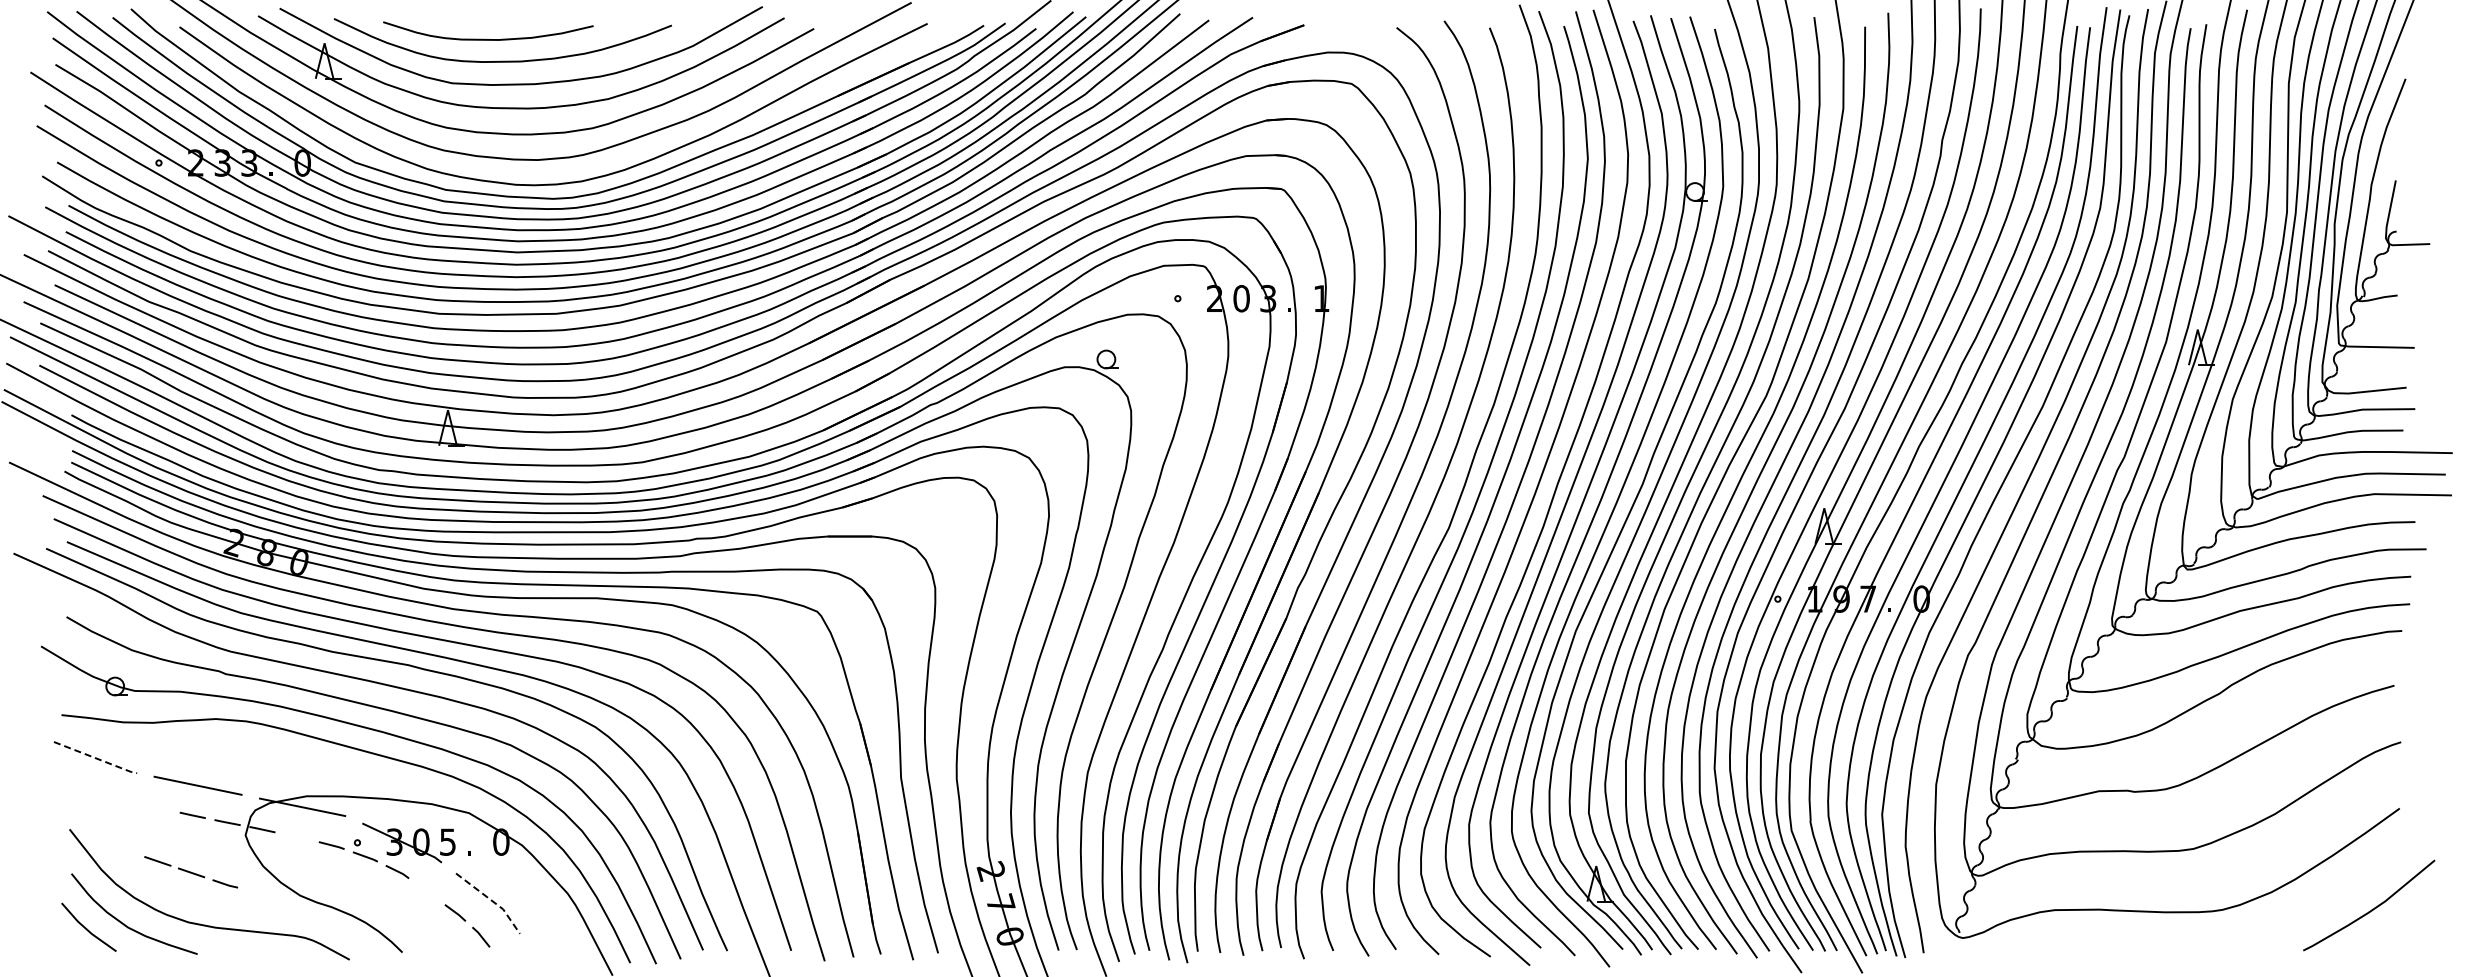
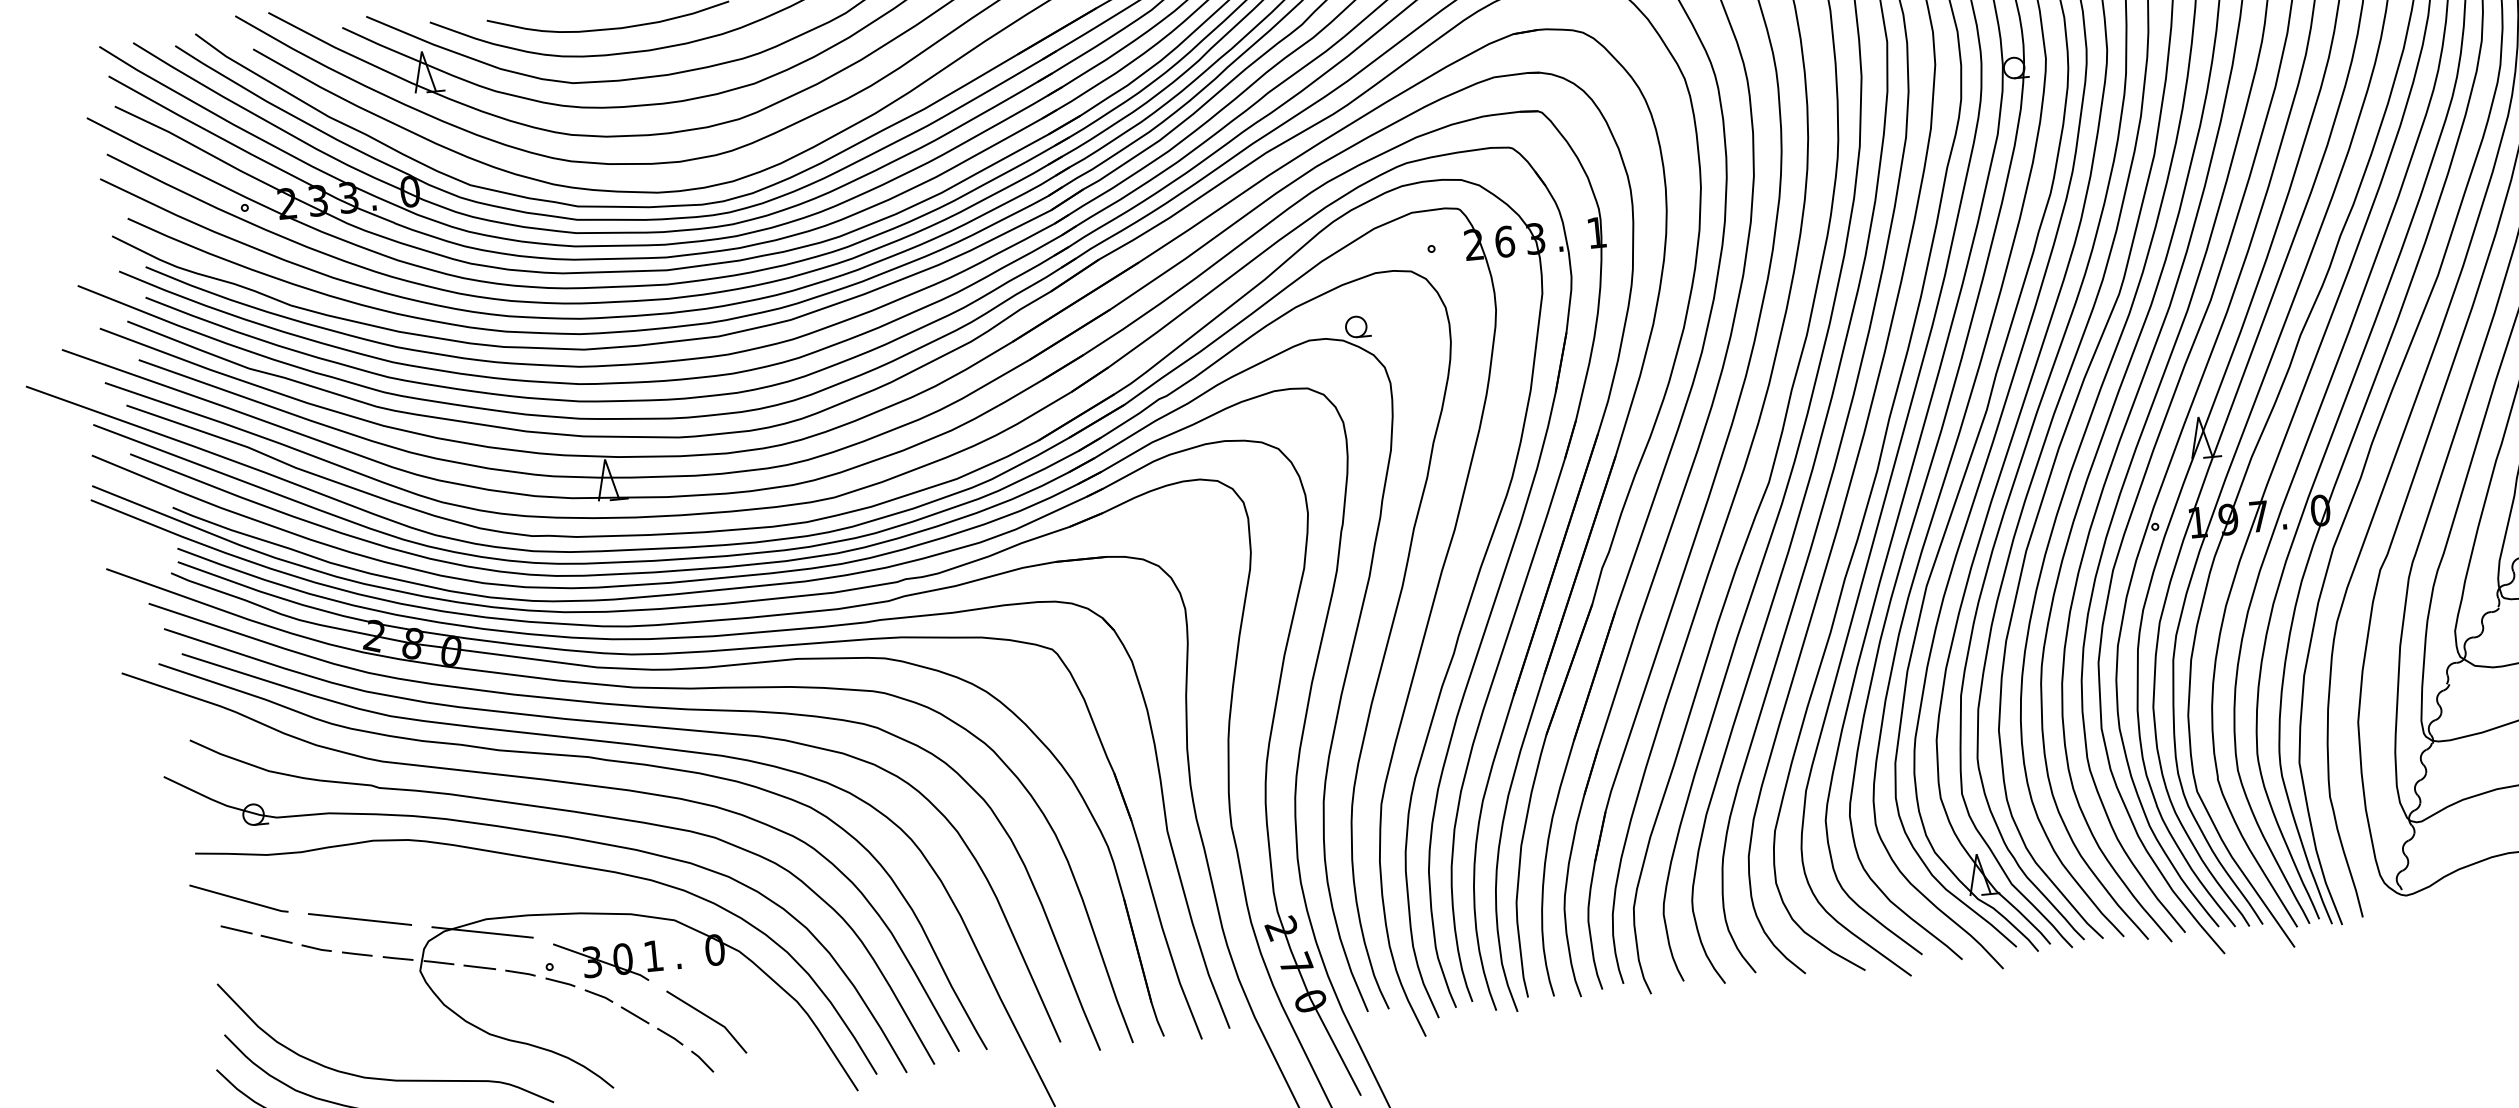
text: (1241, 298) -> (1504, 241), 0 -> 6
line: (96, 758) -> (240, 899), dashed -> solid
line: (297, 837) -> (480, 967), added
text: (447, 841) -> (653, 955), 5 -> 1
part: (191, 872) -> (276, 938), moved
line: (426, 891) -> (634, 1015), added
line: (492, 900) -> (711, 1018), dashed -> solid

